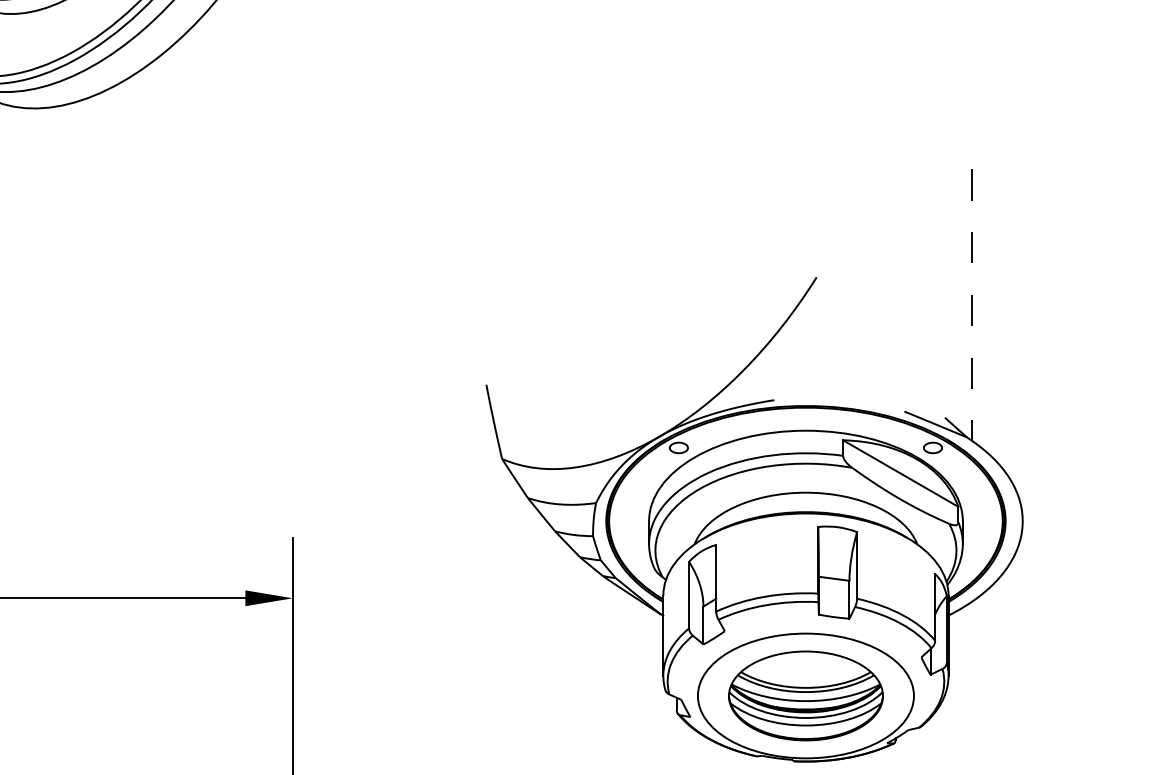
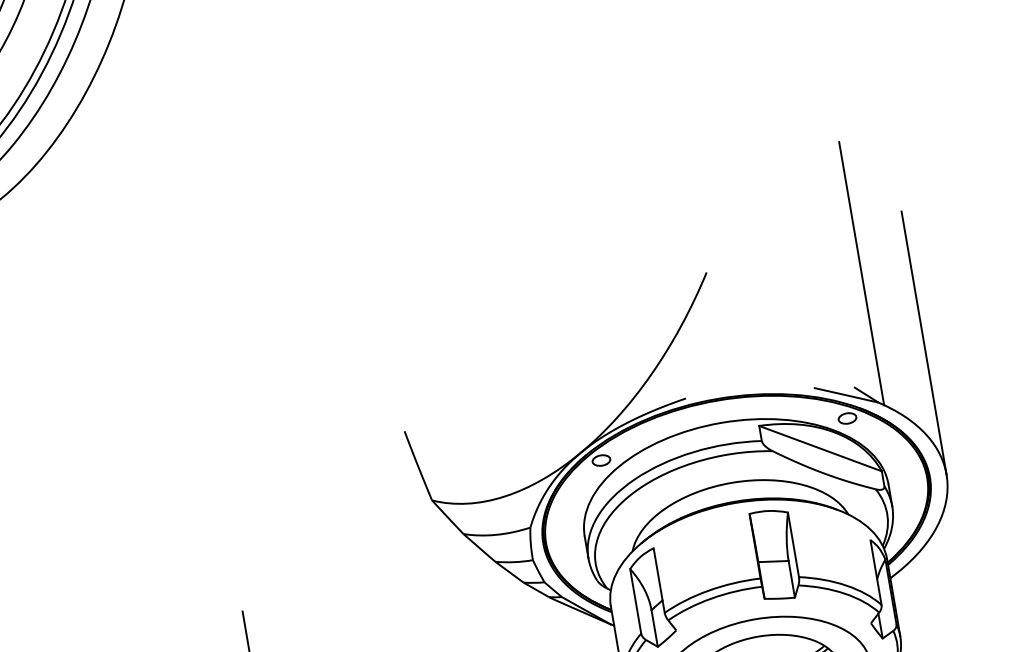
line: (972, 305) -> (862, 274), dashed -> solid
line: (1022, 385) -> (923, 343), added

